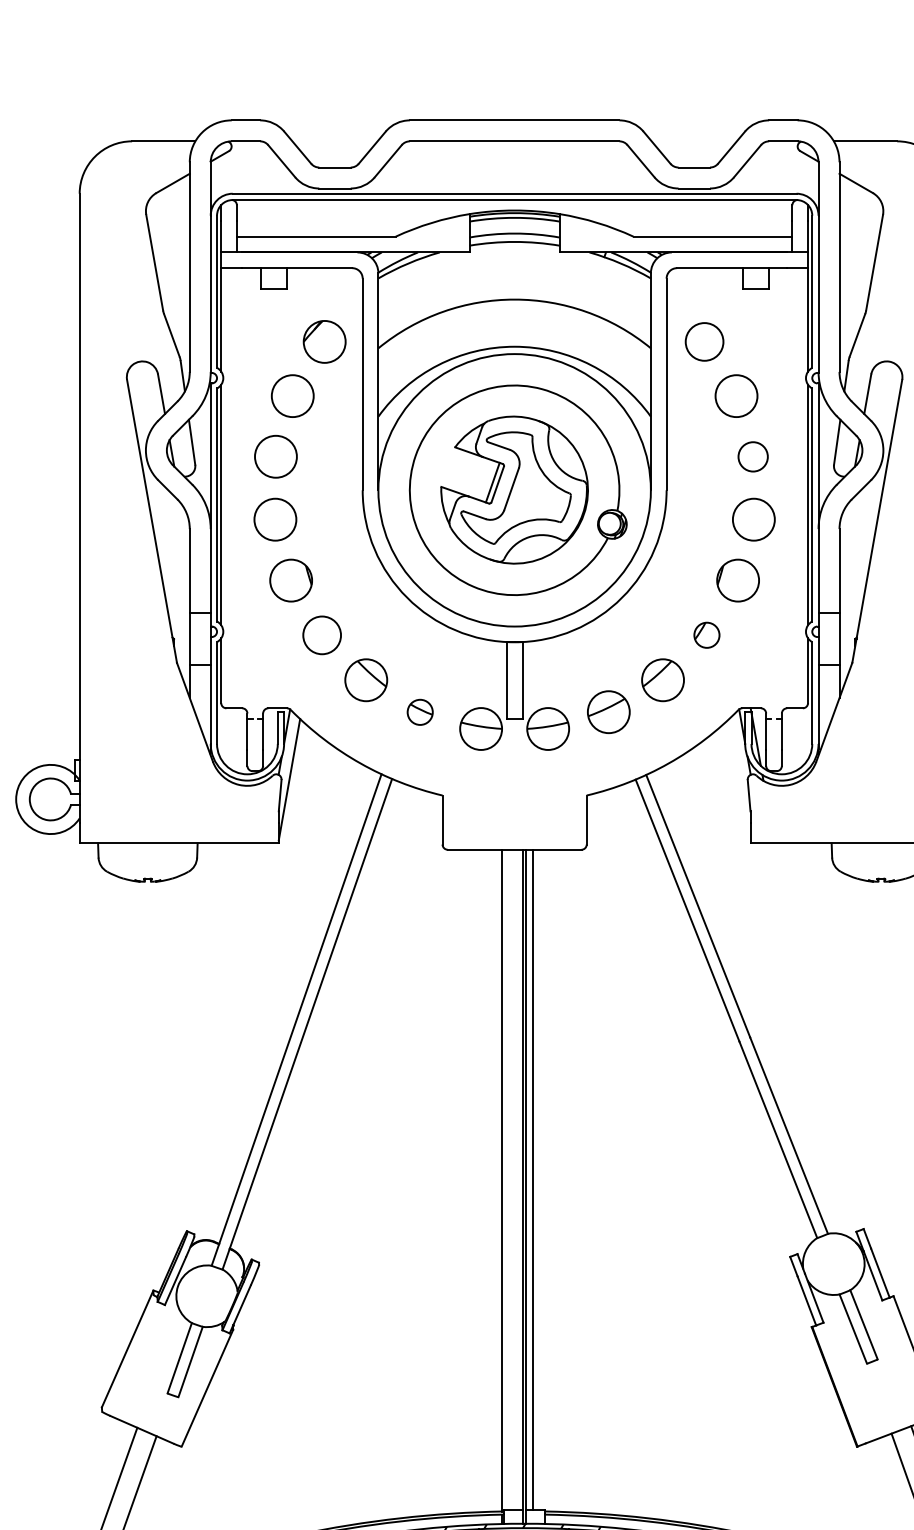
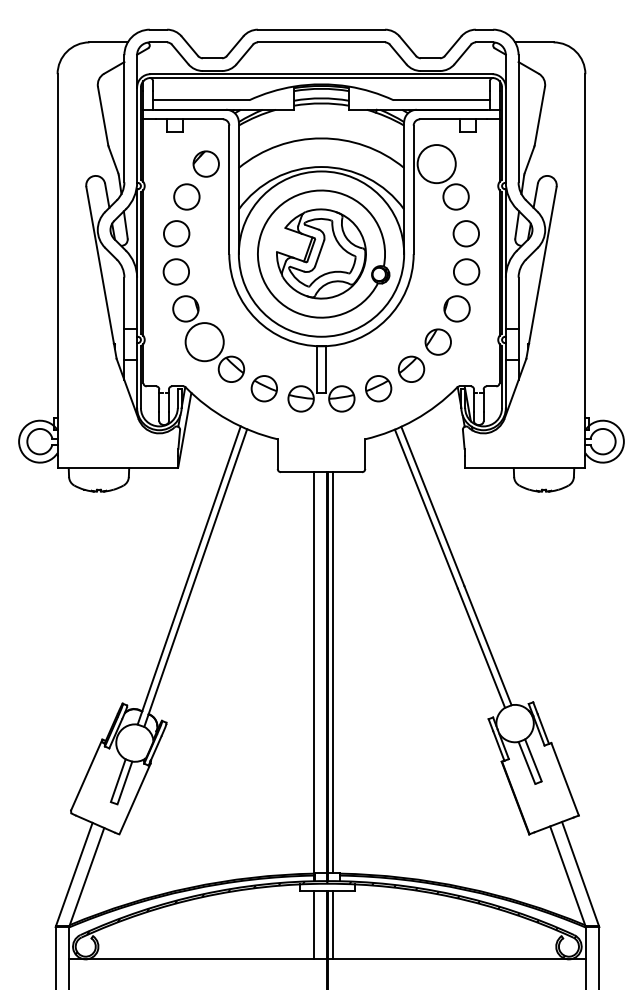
circle: (704, 342) -> (436, 164), size x1.67
circle: (752, 456) -> (465, 233), size x1.43
part: (705, 634) -> (437, 341), size x1.67
circle: (321, 635) -> (204, 342), size x1.67
part: (419, 711) -> (263, 388), size x1.67

